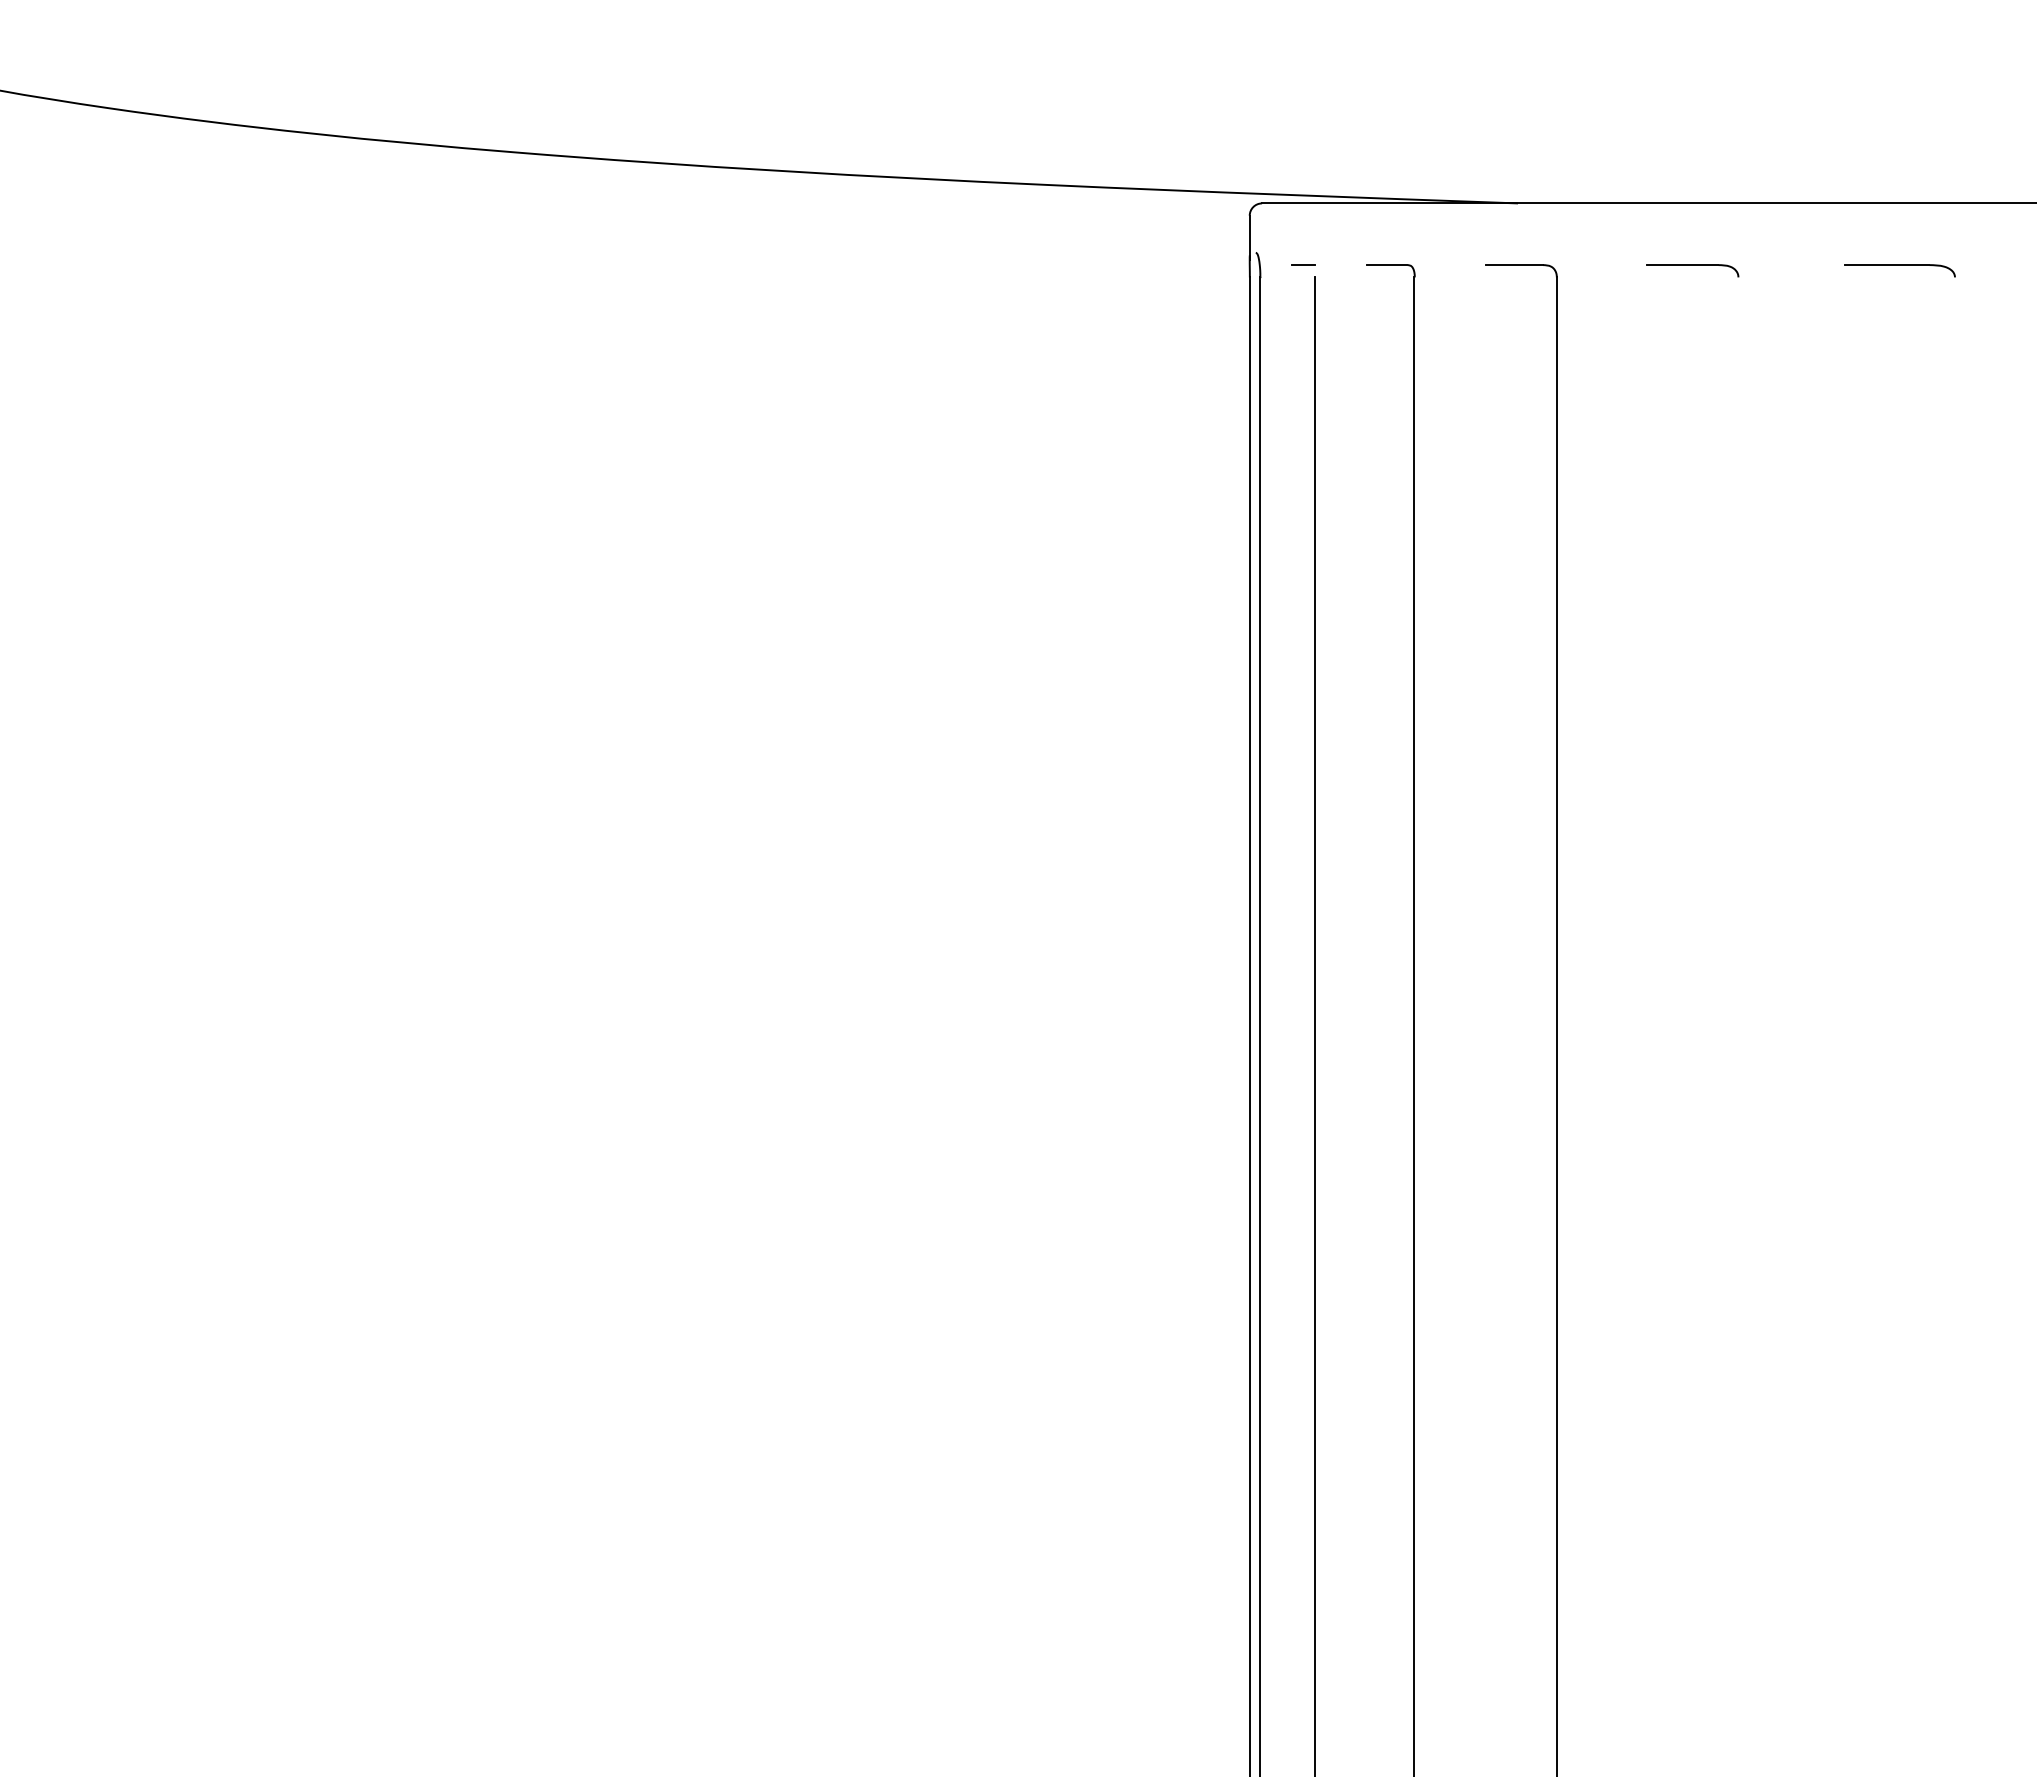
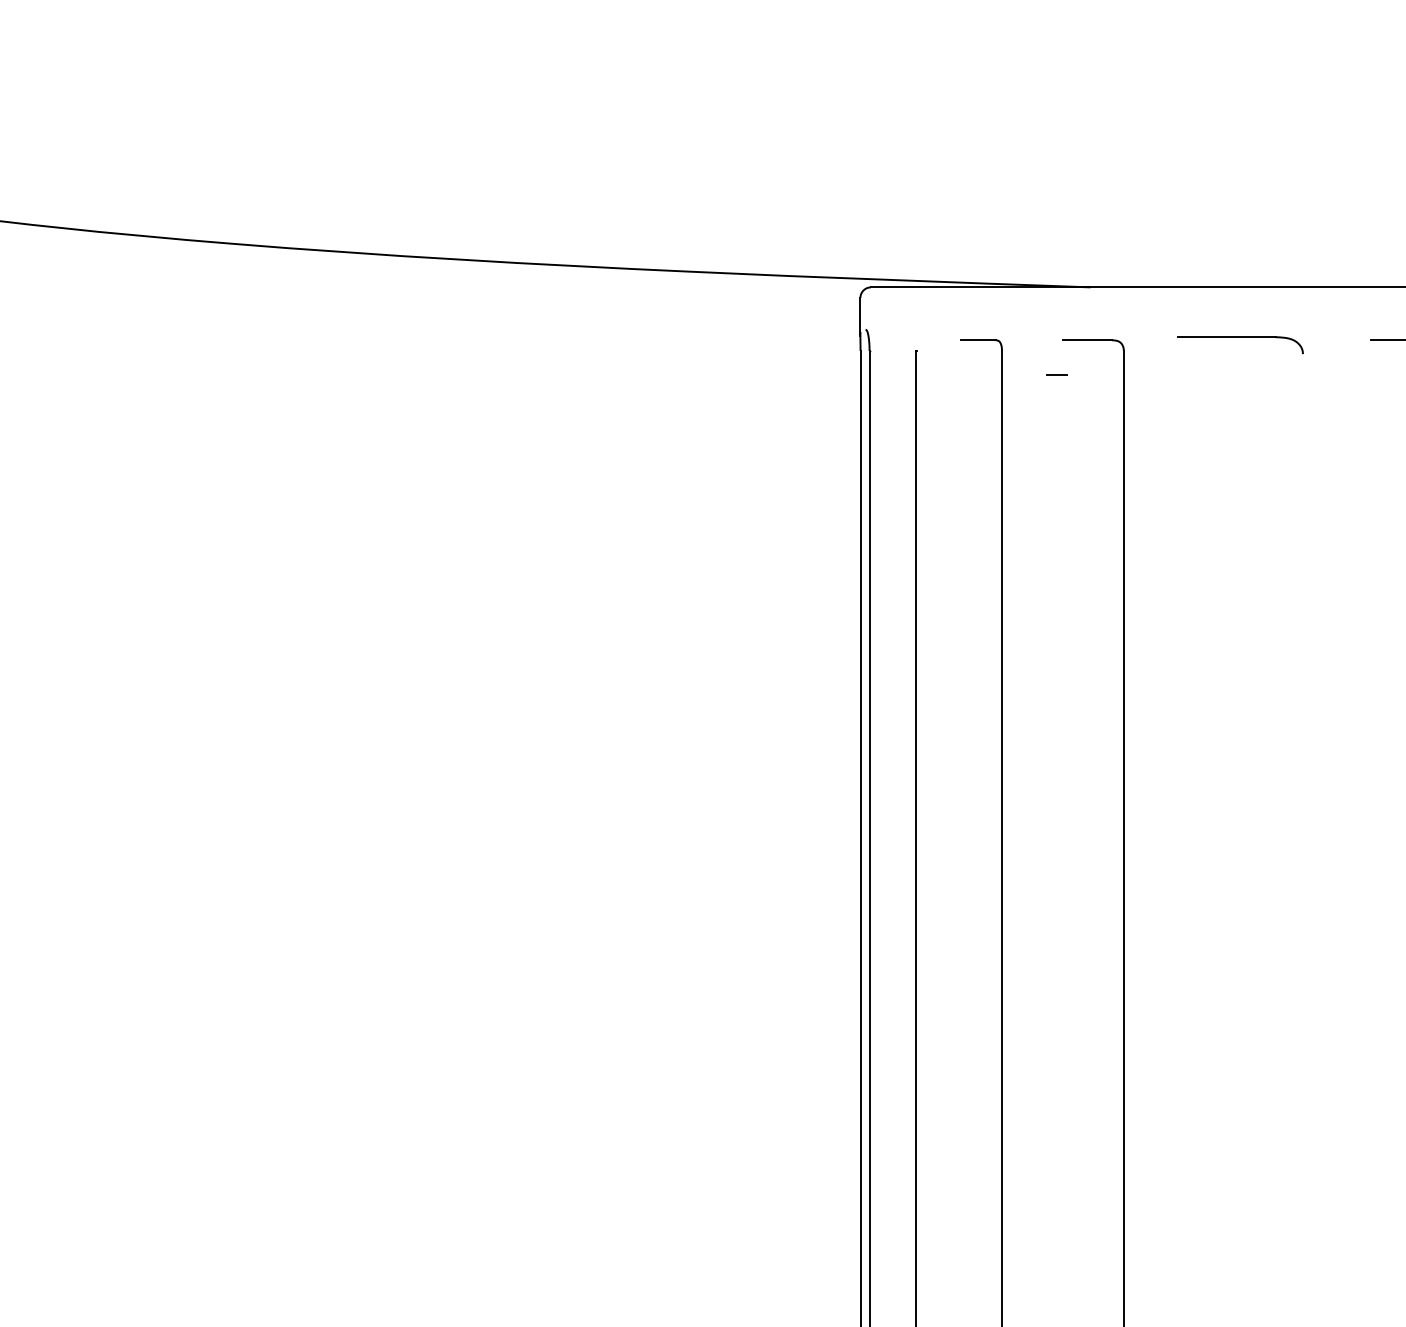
line: (1303, 264) -> (1056, 374), moved
part: (1692, 270) -> (1240, 344), size x1.6

